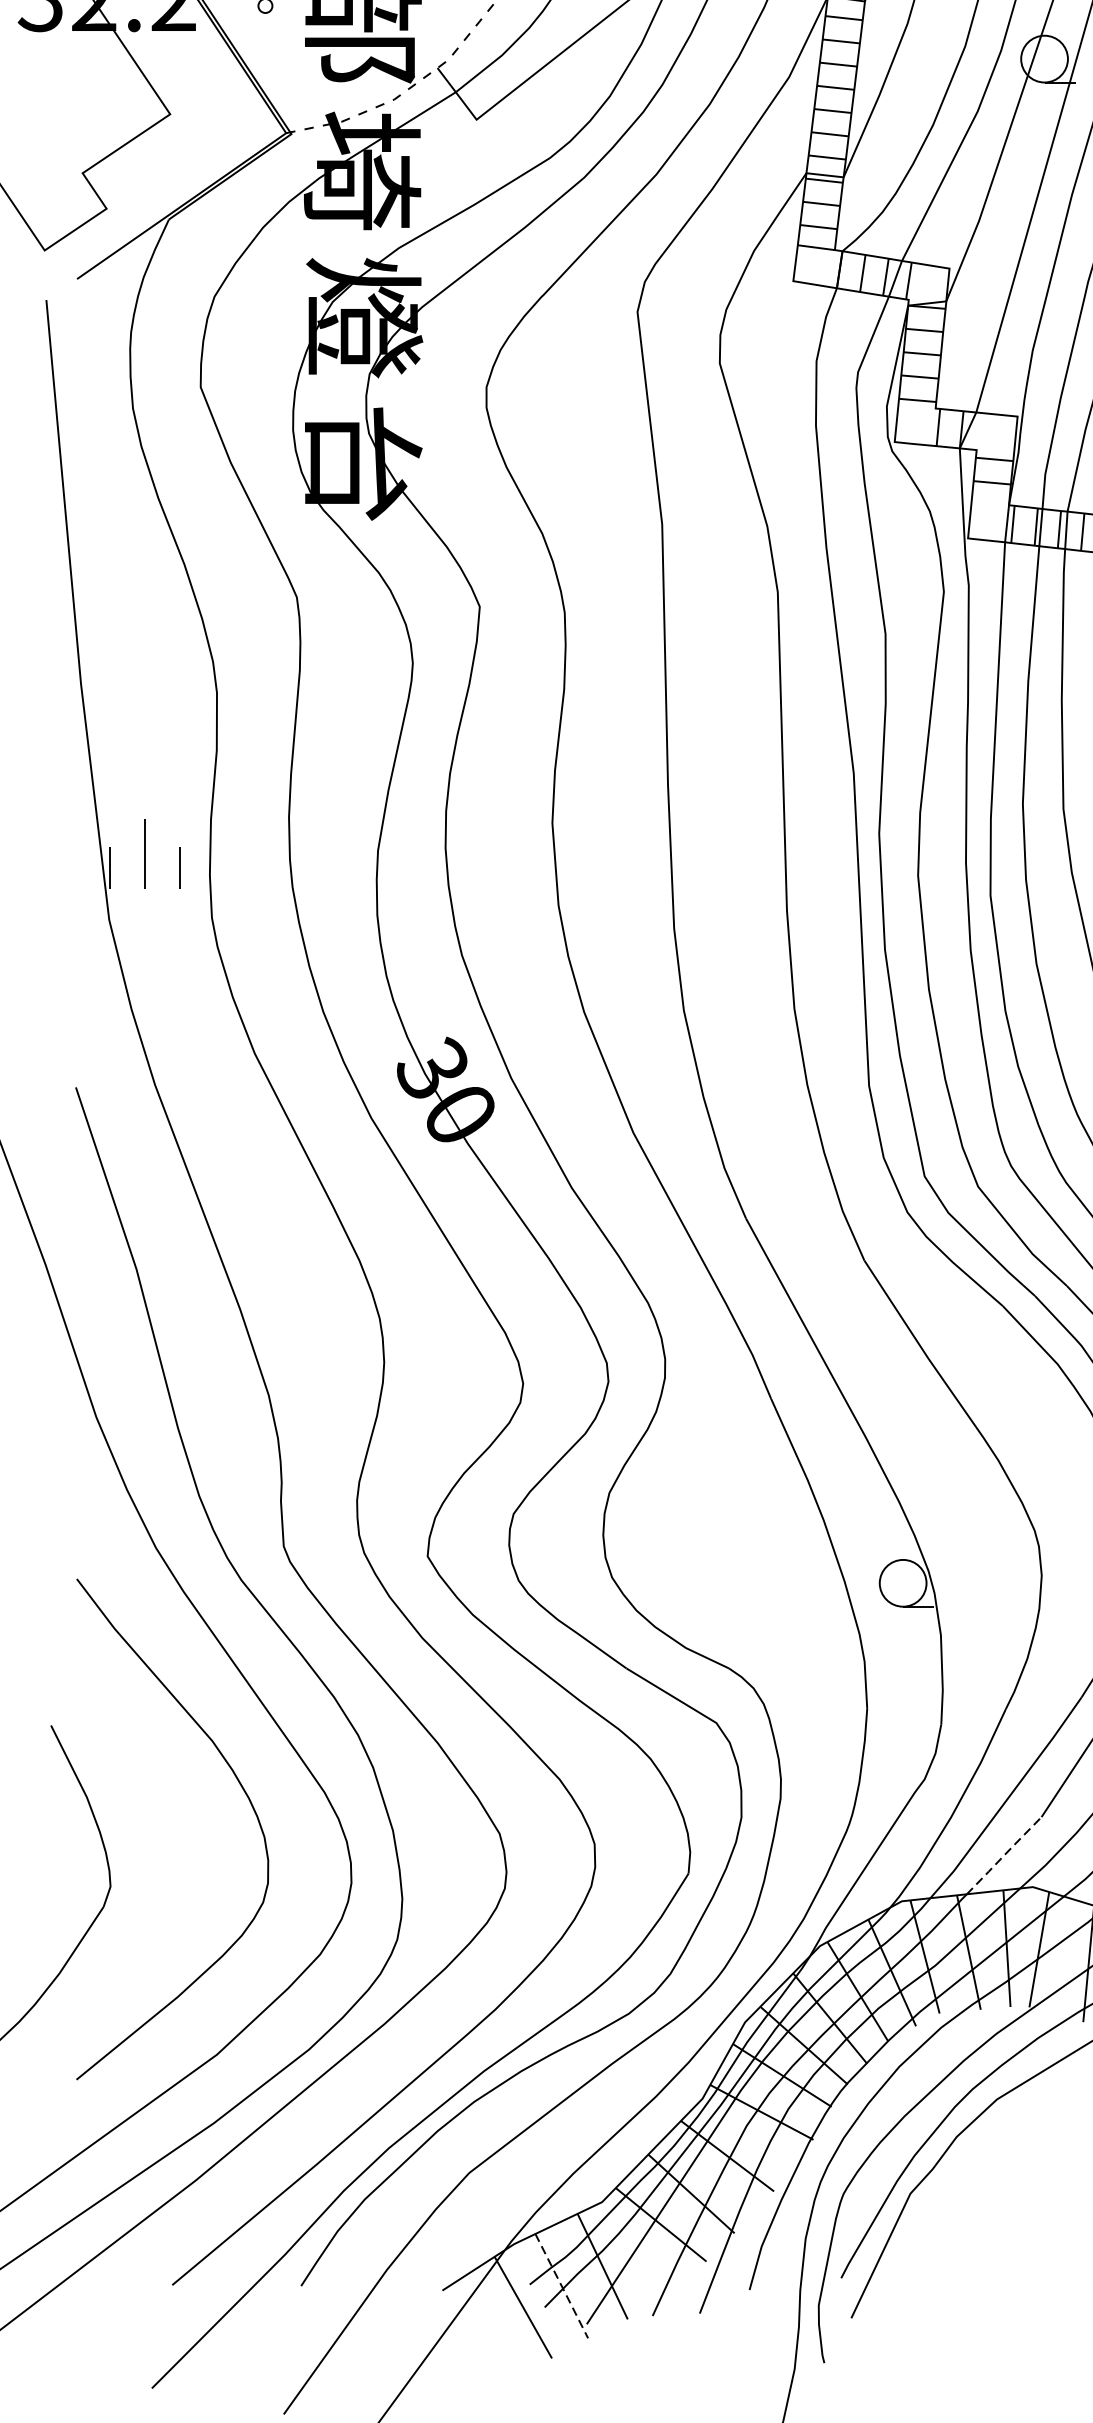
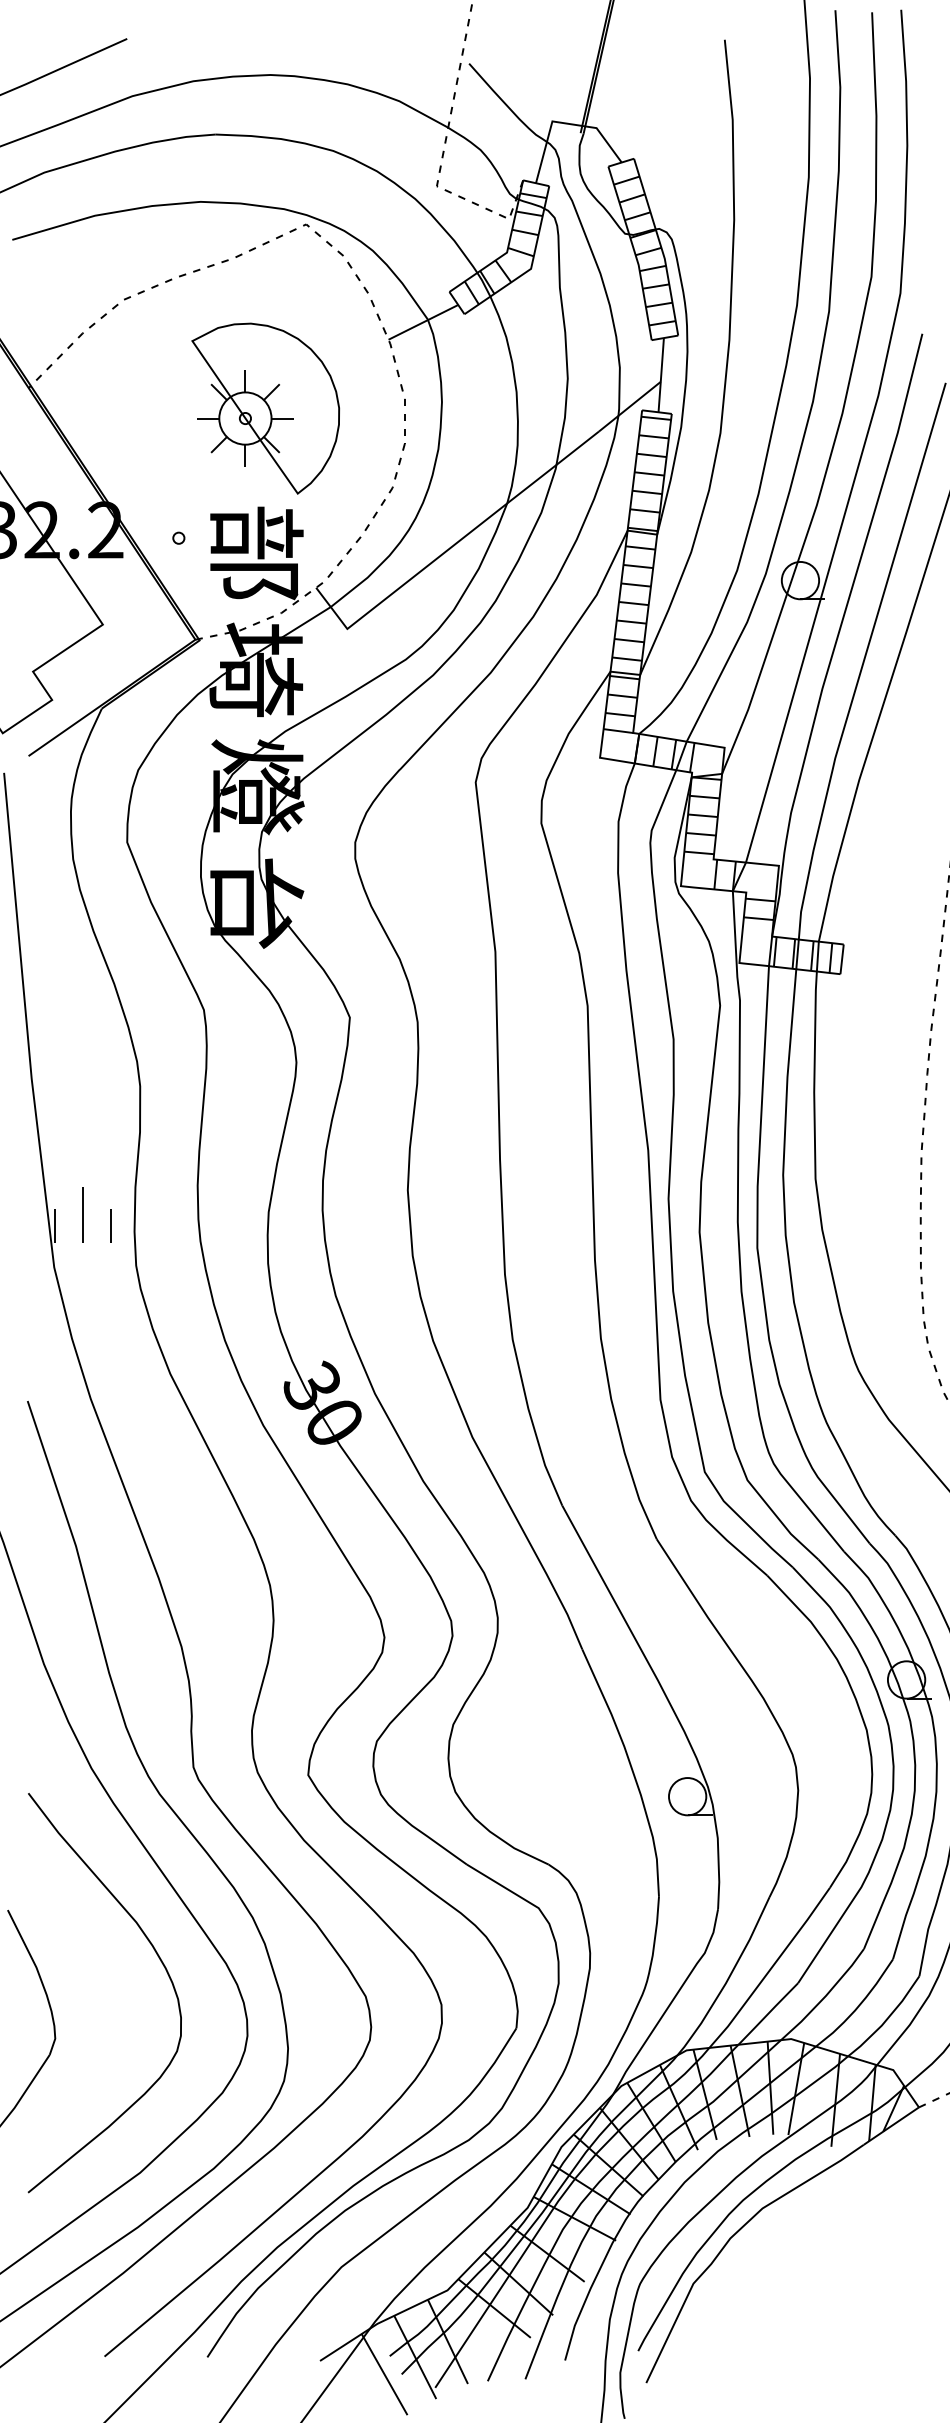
line: (1004, 1856) -> (768, 2014), dashed -> solid
line: (562, 2286) -> (415, 2357), dashed -> solid

